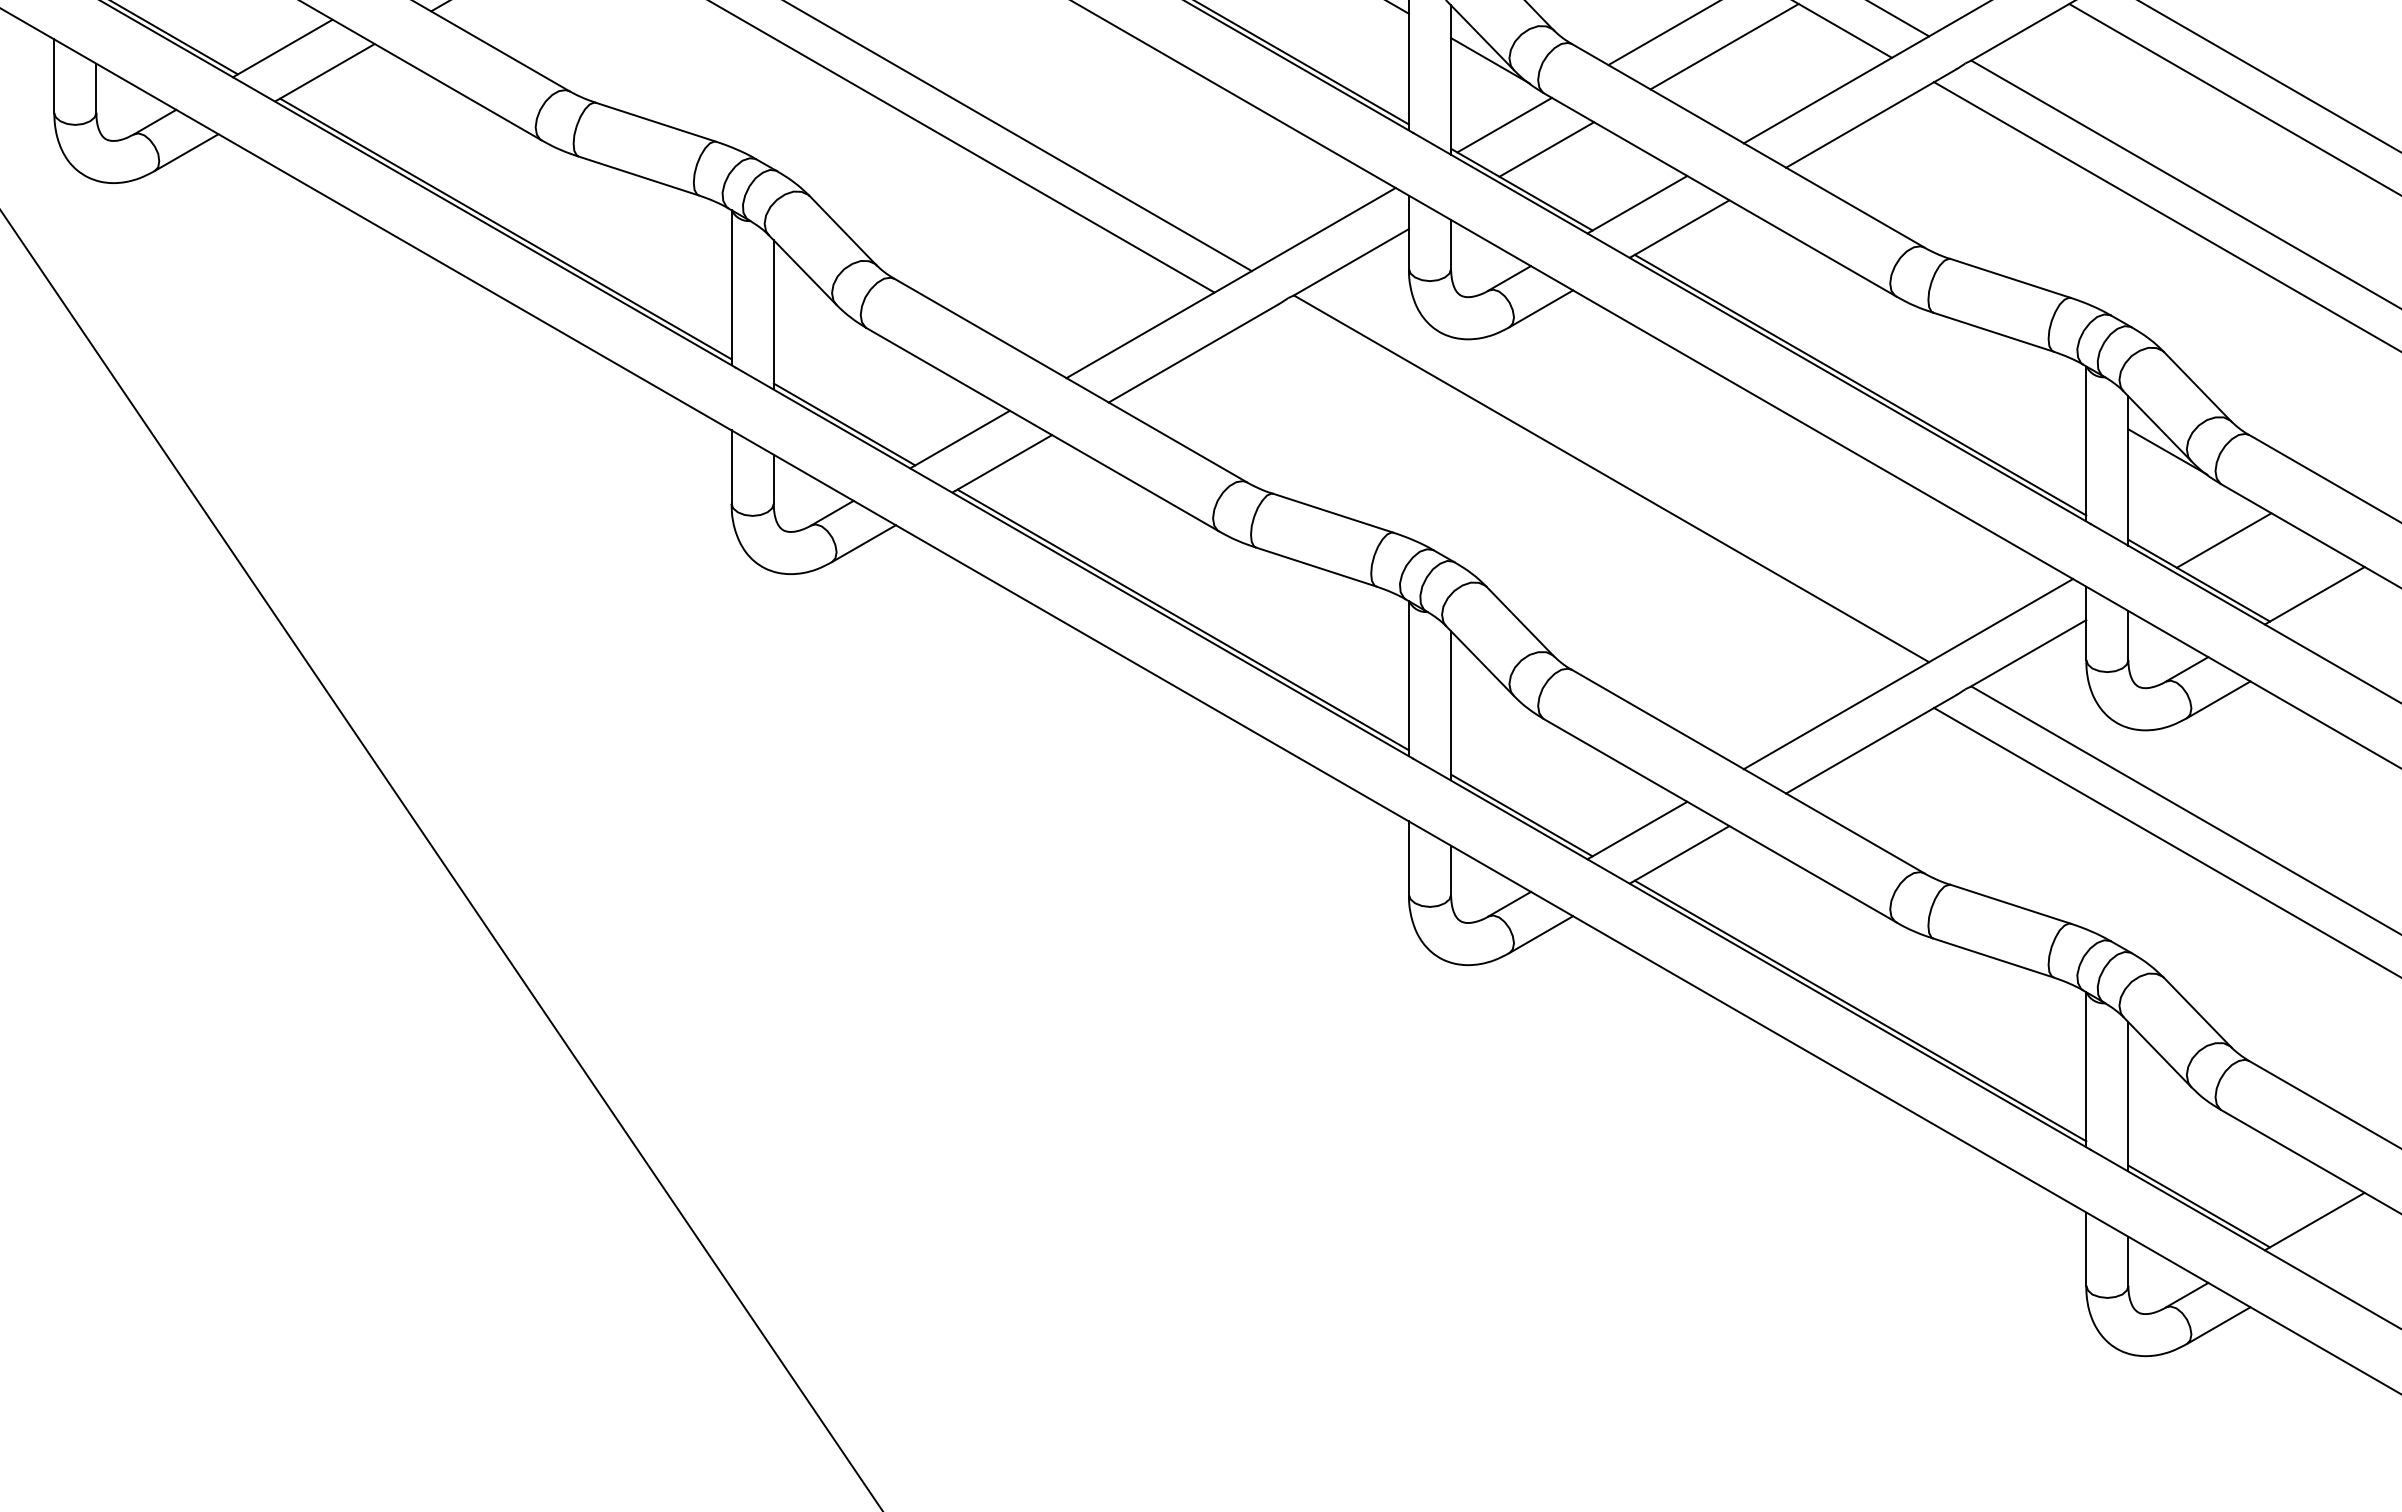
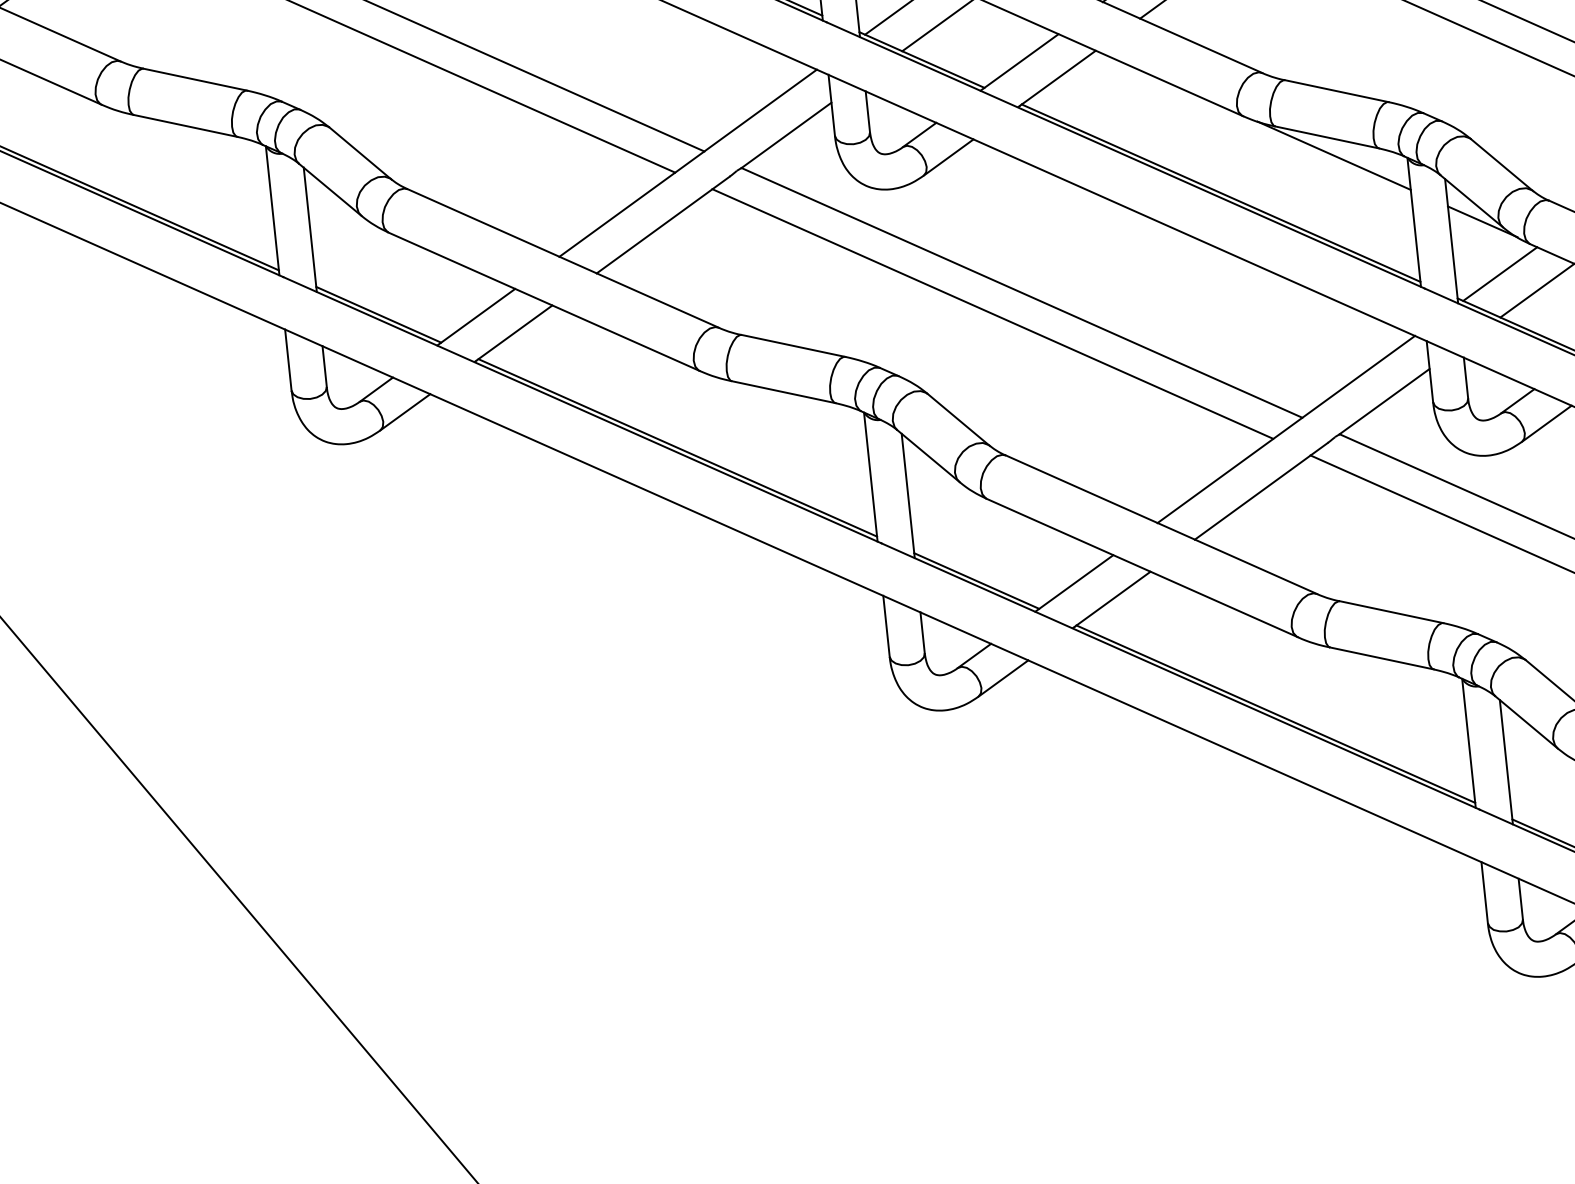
line: (1999, 354) -> (1334, 155), added
line: (1573, 499) -> (992, 313), added
line: (2181, 515) -> (1499, 273), added

